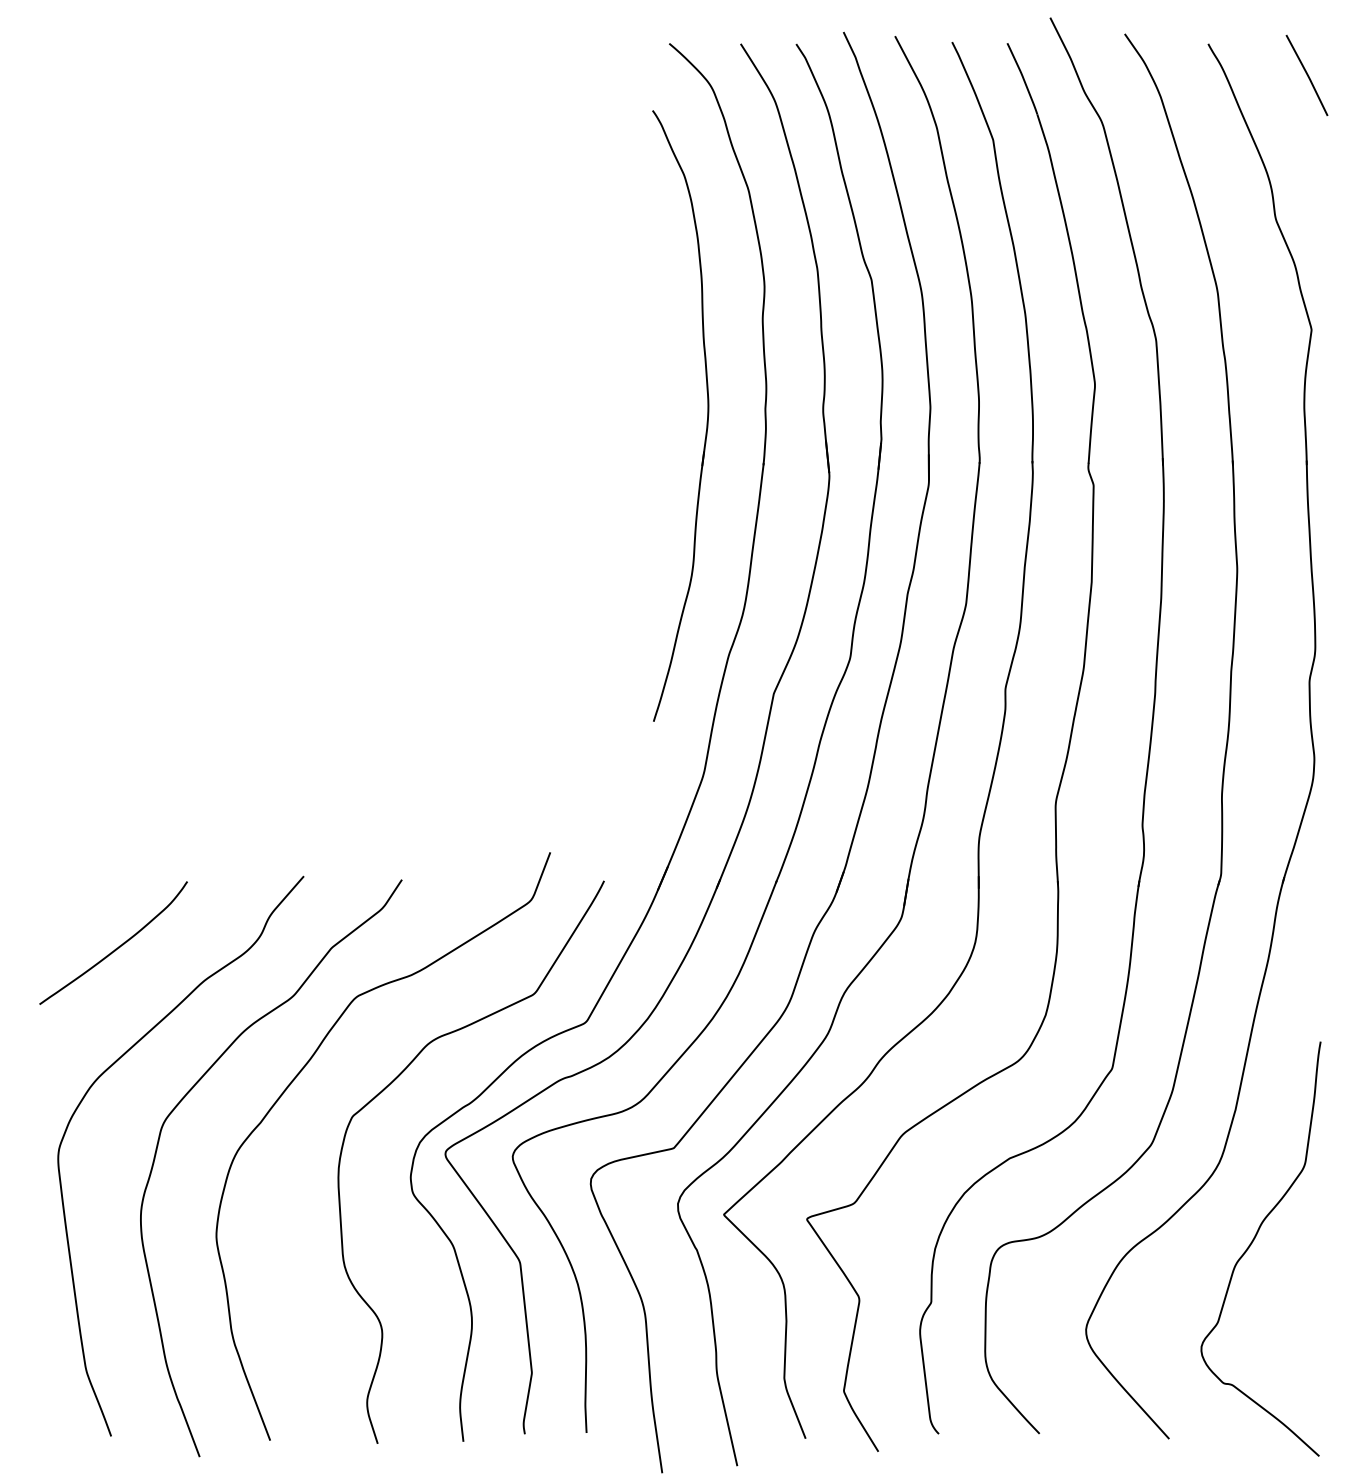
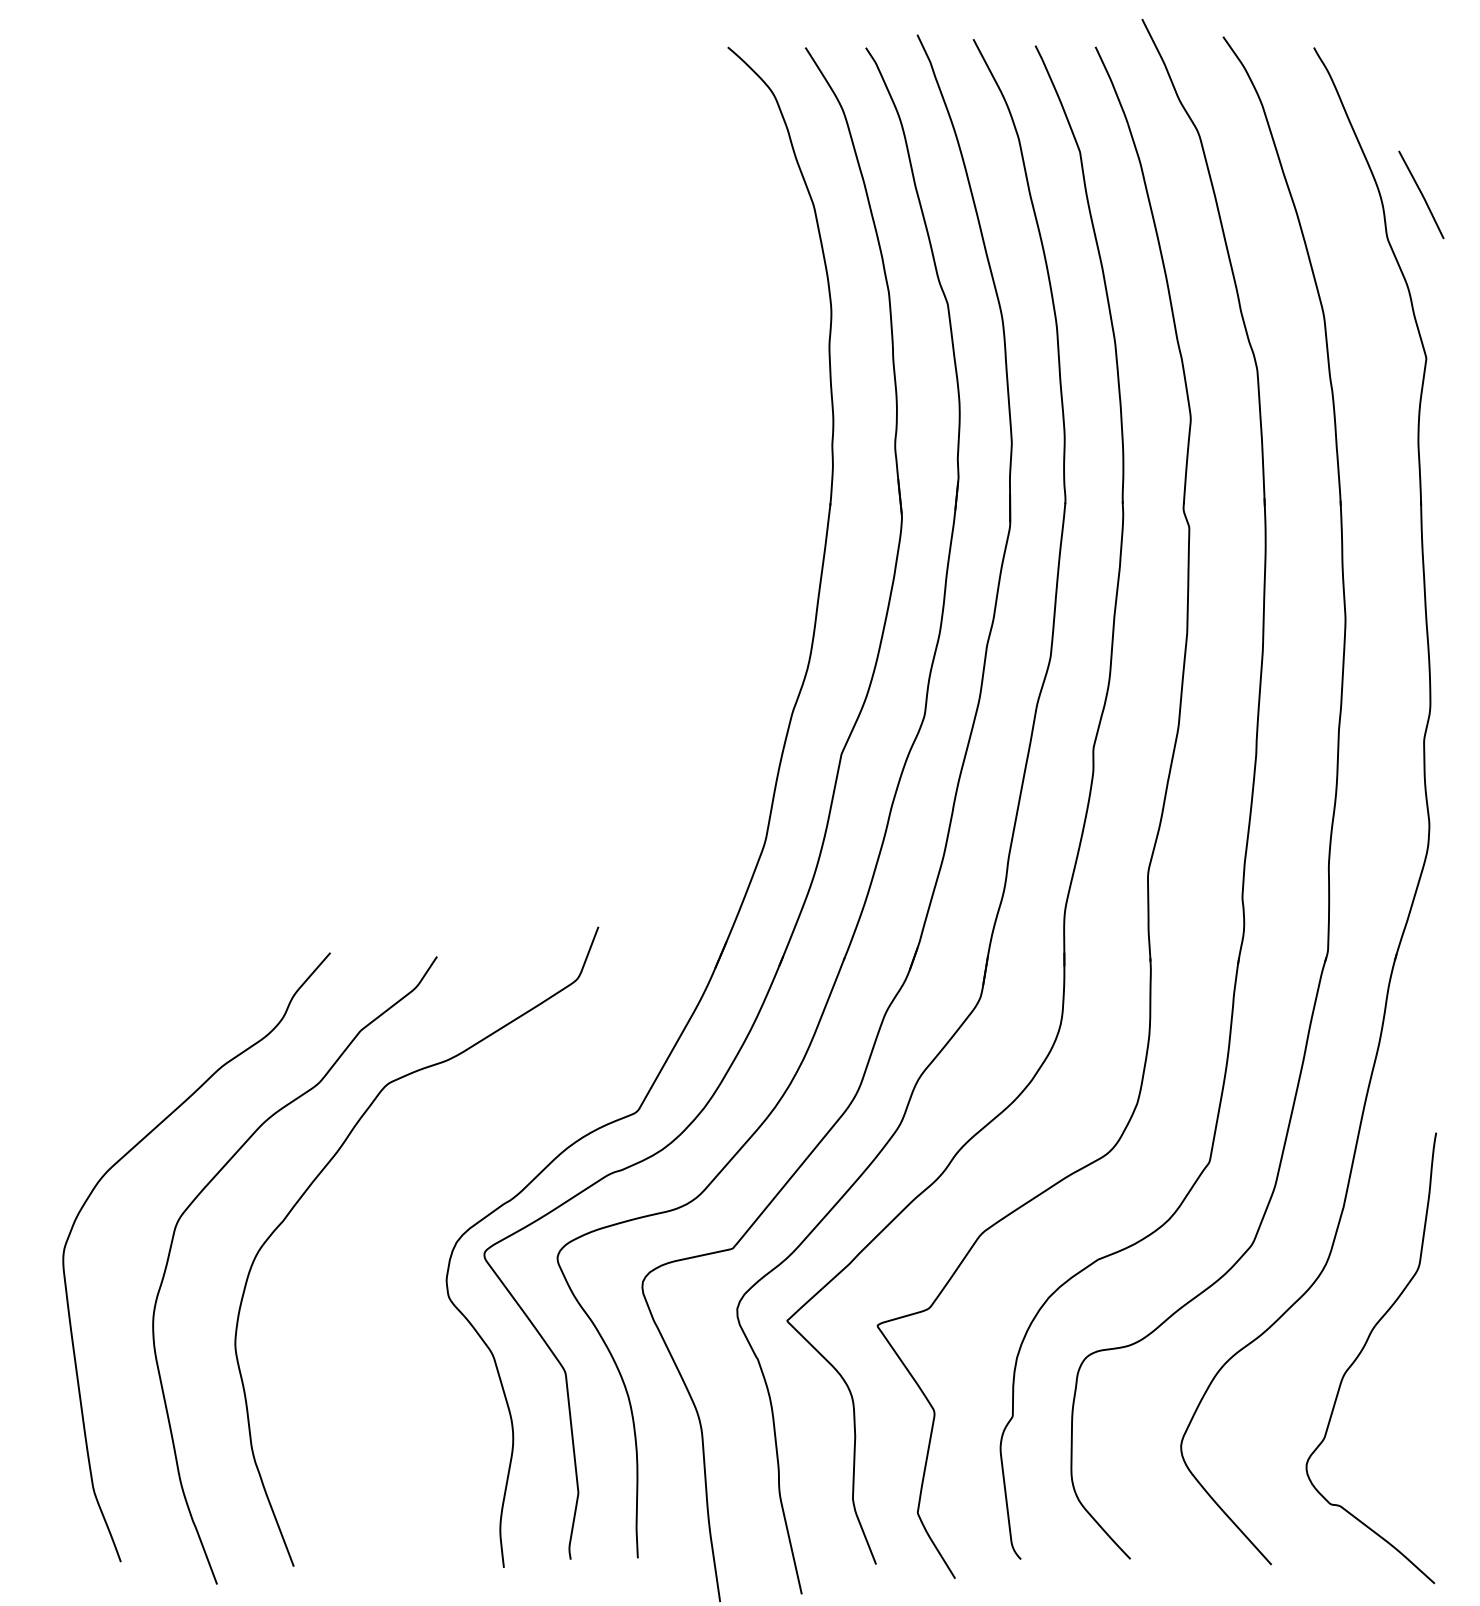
line: (1307, 75) -> (1421, 194), moved
part: (706, 419) -> (768, 456), removed
curve: (115, 948) -> (125, 1031), removed
curve: (394, 1081) -> (429, 1175), removed

